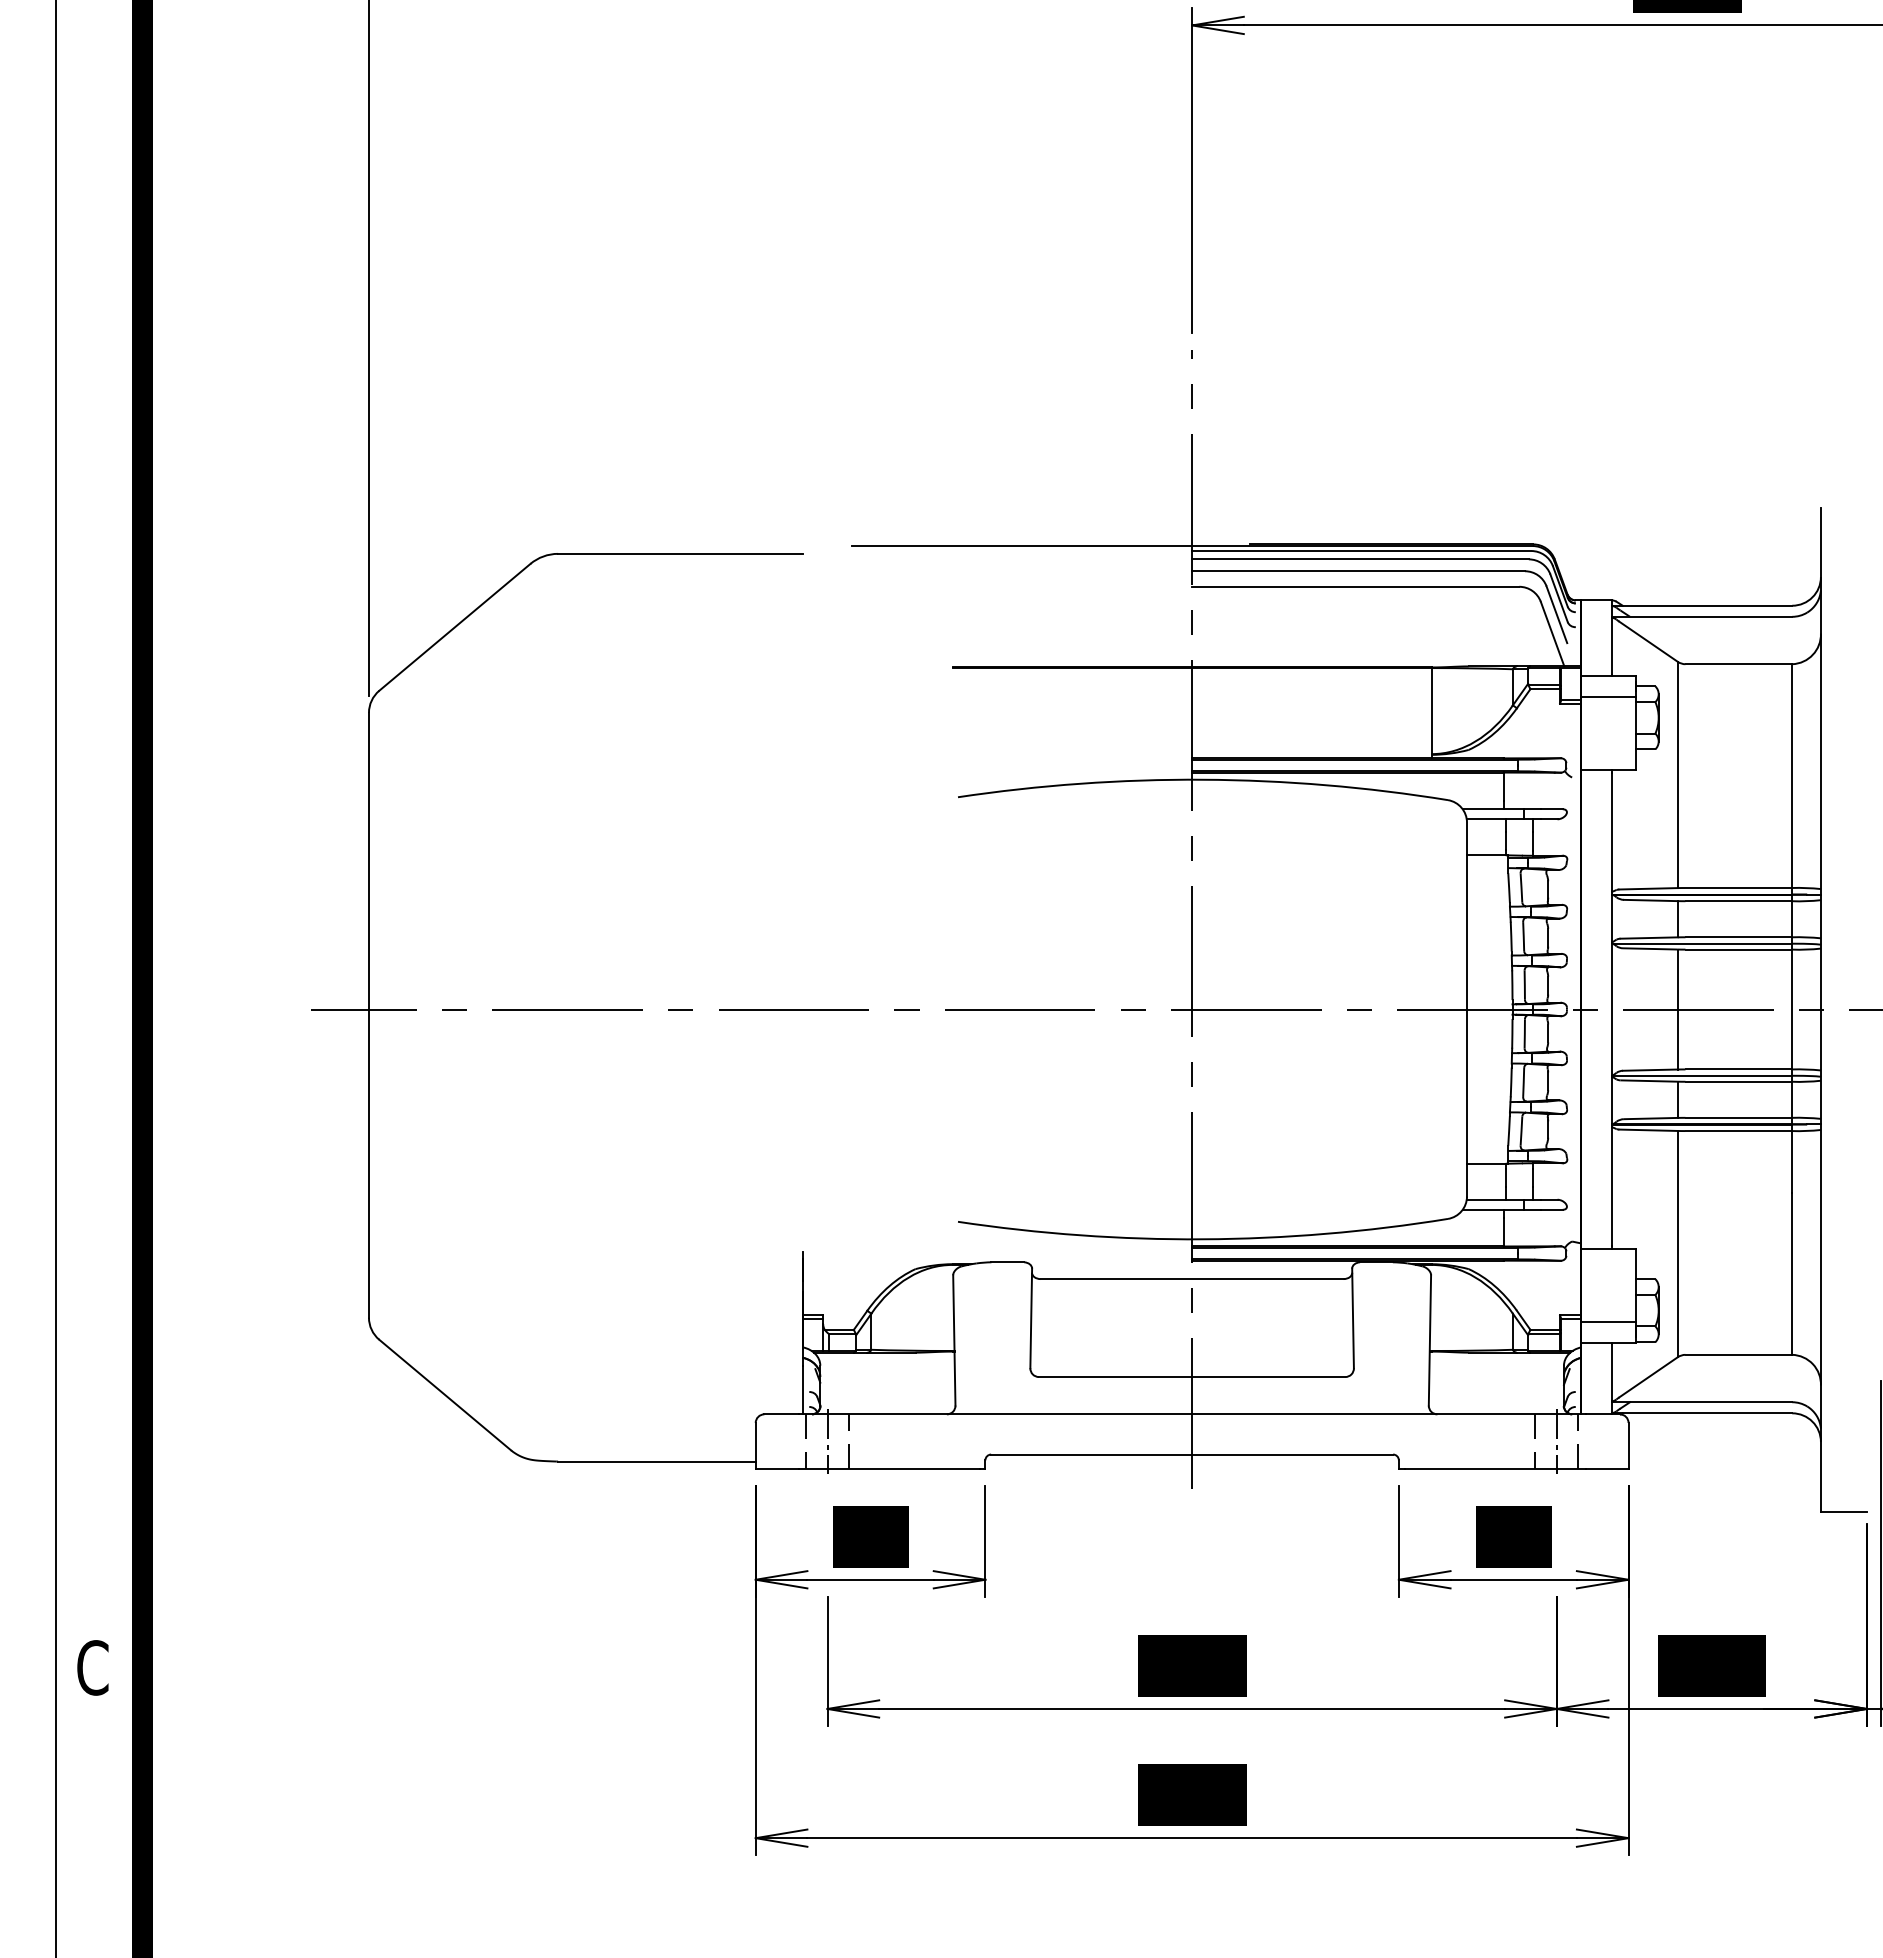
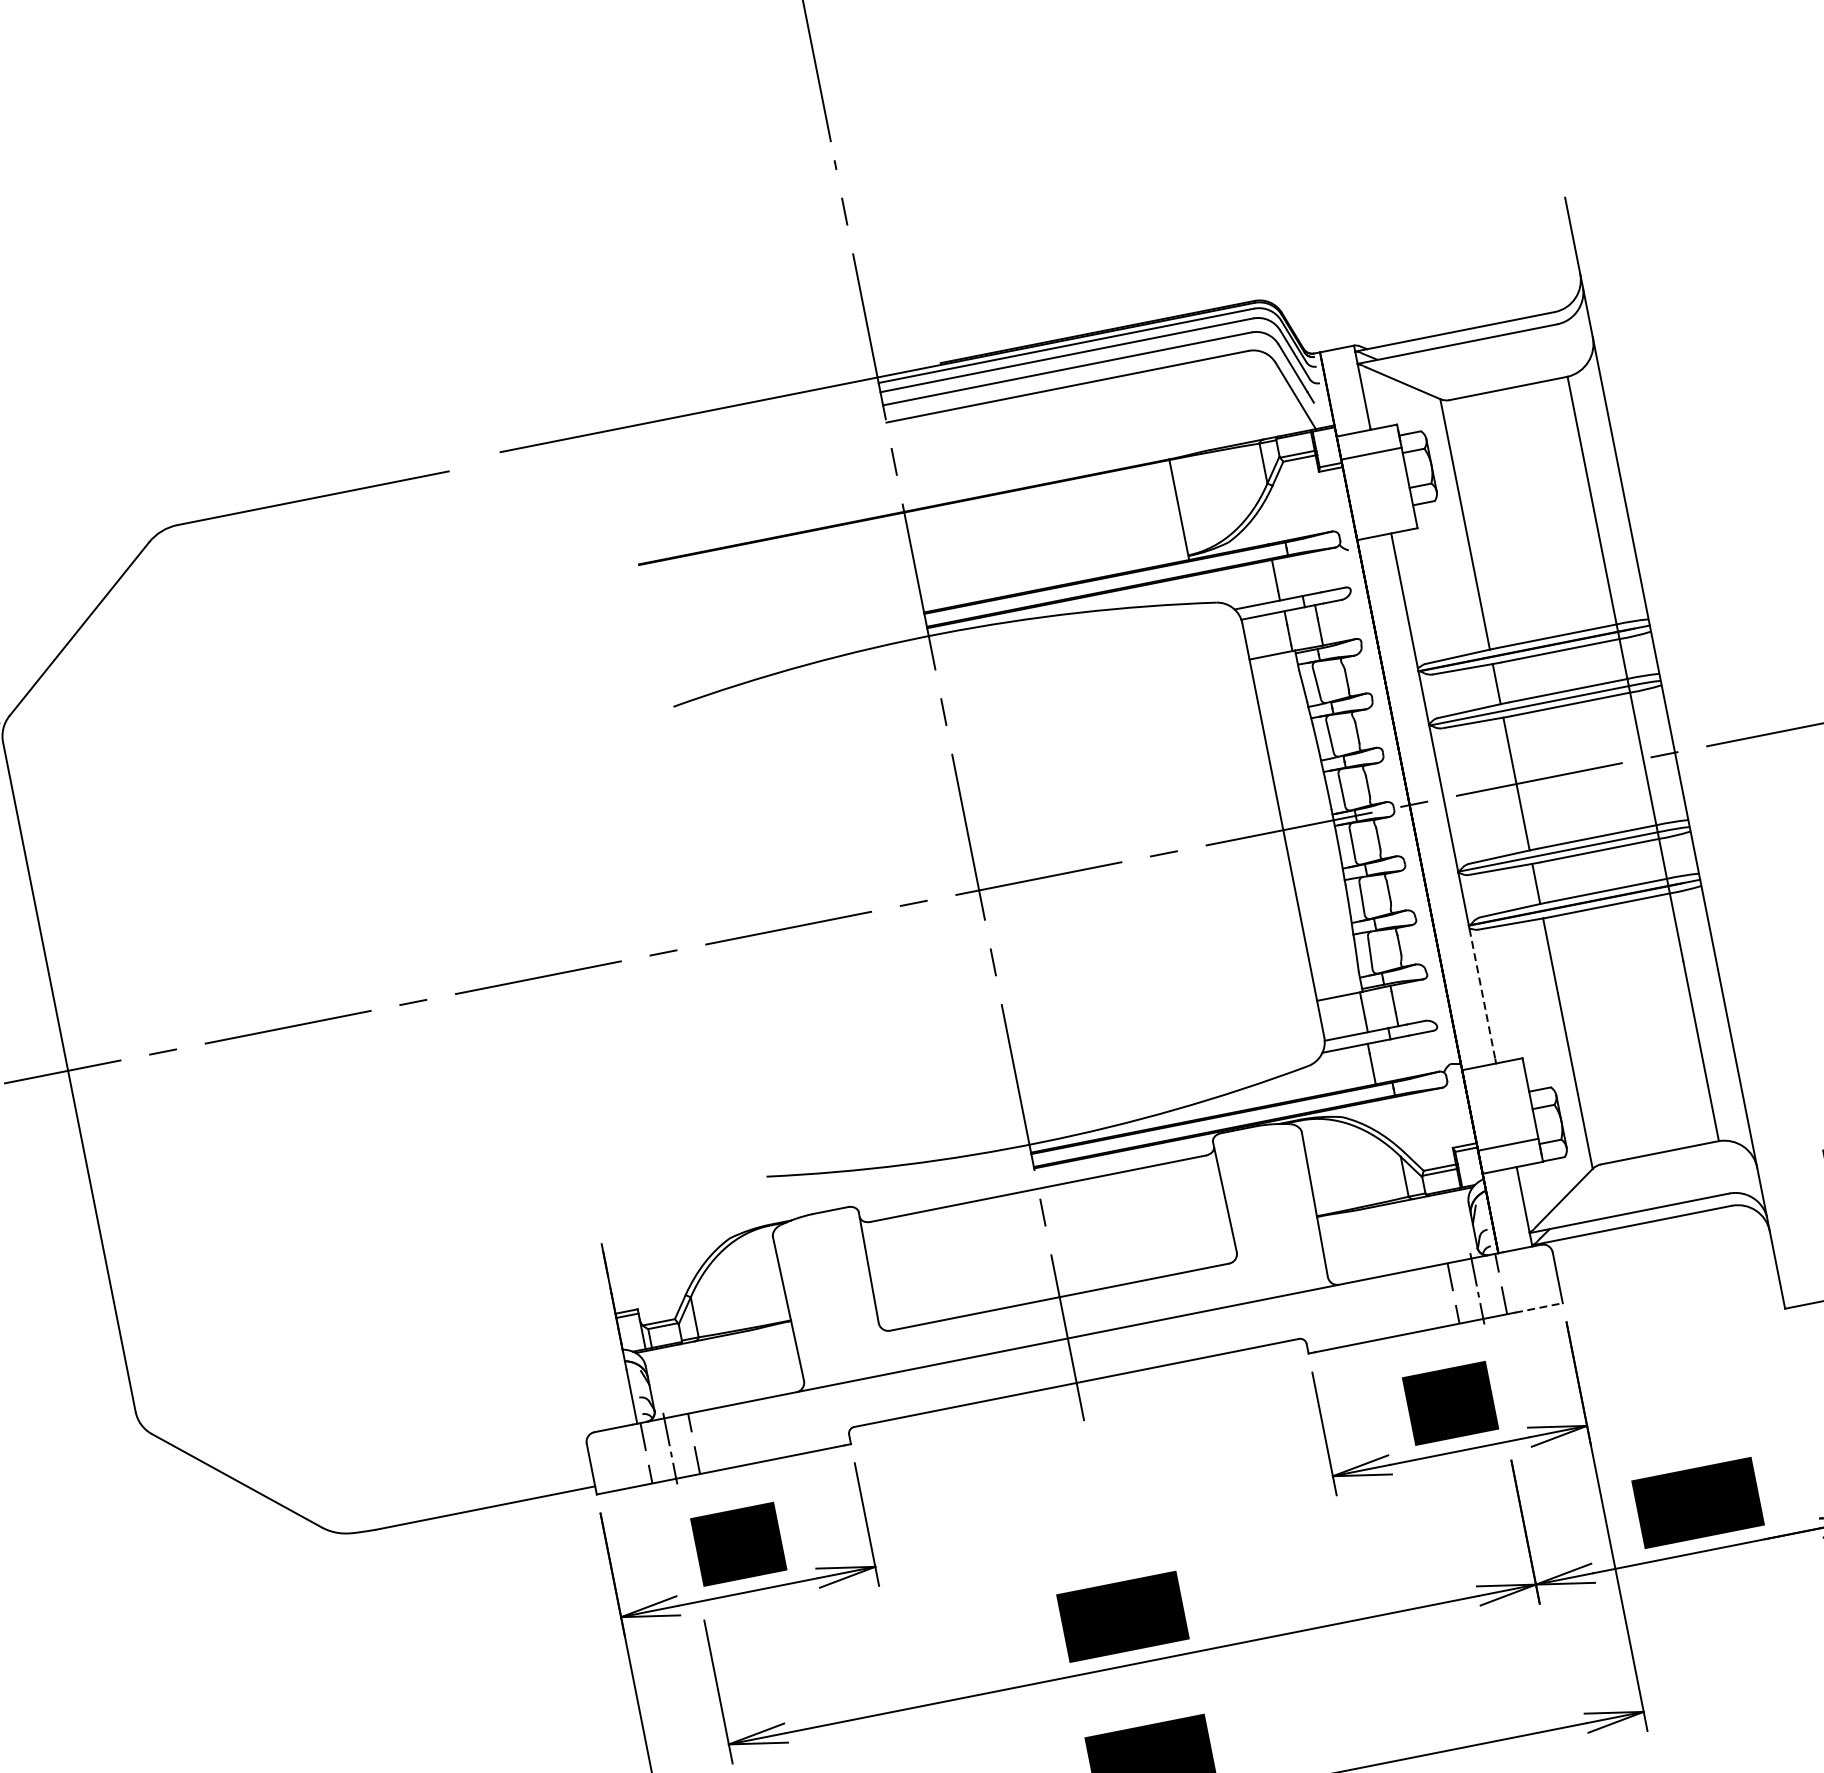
line: (1611, 1187) -> (1482, 995), solid -> dashed
line: (1607, 1468) -> (1539, 1307), solid -> dashed

